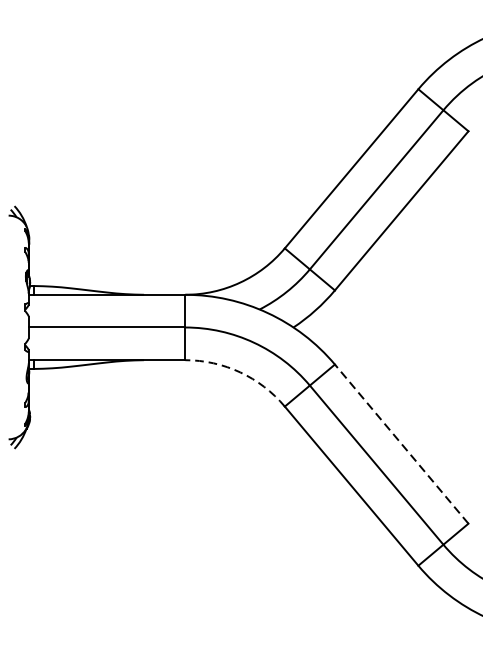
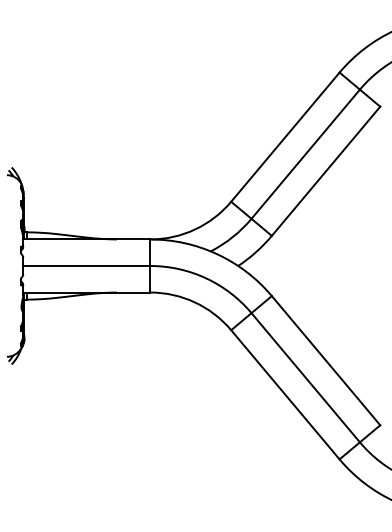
arc: (239, 372) -> (194, 302), dashed -> solid
line: (401, 443) -> (325, 360), dashed -> solid

